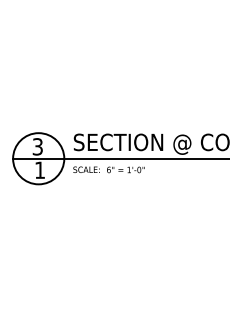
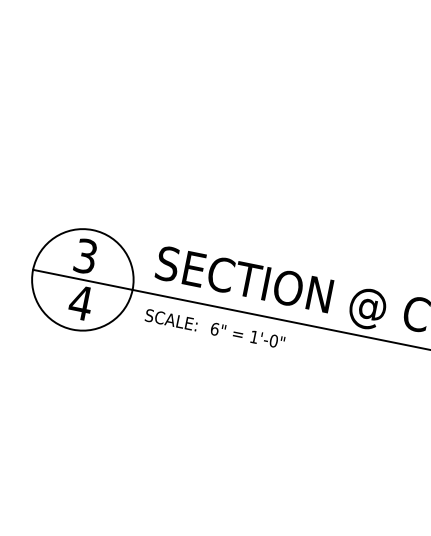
text: (39, 169) -> (80, 301), 1 -> 4

